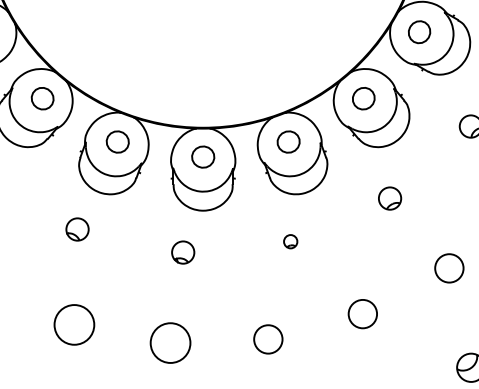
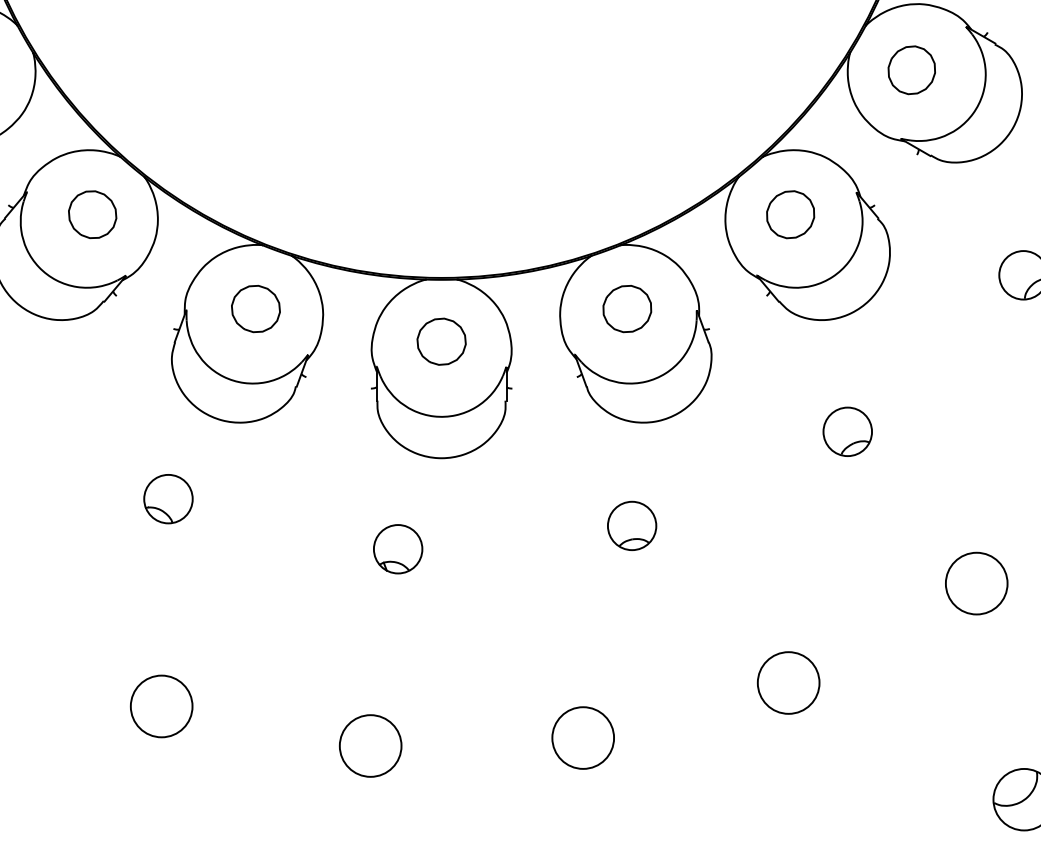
part: (290, 241) -> (631, 525), size x1.67
circle: (74, 324) -> (161, 705), size x0.71
circle: (170, 342) -> (370, 744), size x0.71

